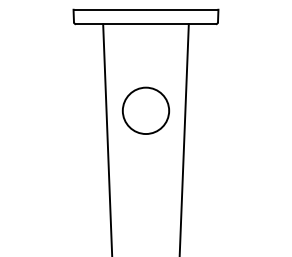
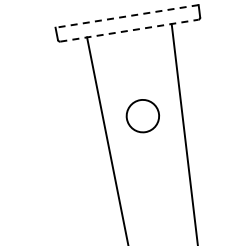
line: (145, 9) -> (126, 16), solid -> dashed
line: (145, 24) -> (128, 31), solid -> dashed
circle: (145, 110) -> (142, 115), size x0.7

